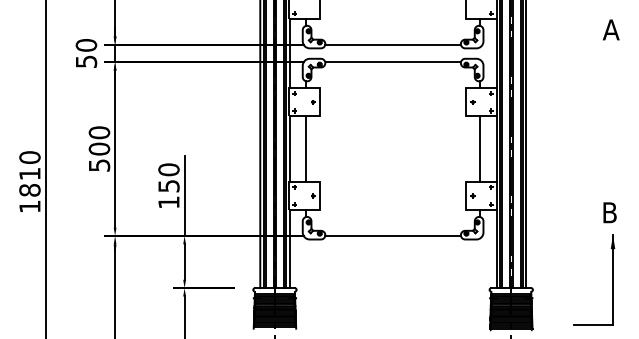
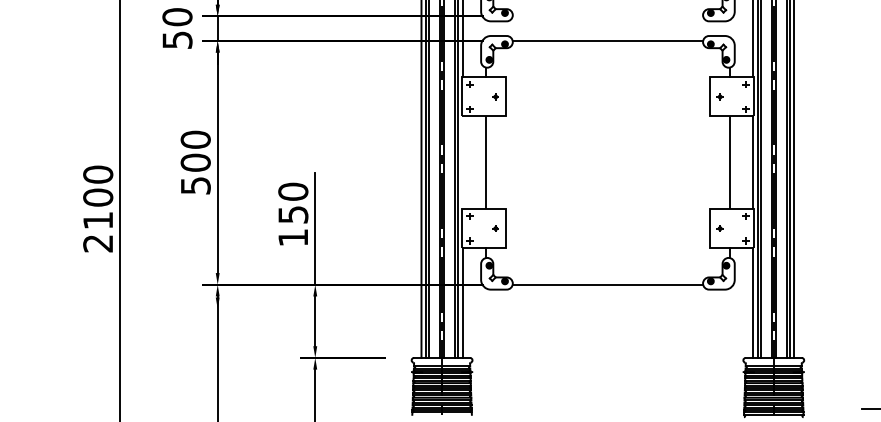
line: (392, 44) -> (607, 15), removed
line: (289, 149) -> (462, 163), removed
text: (29, 189) -> (97, 219), 1810 -> 2100

